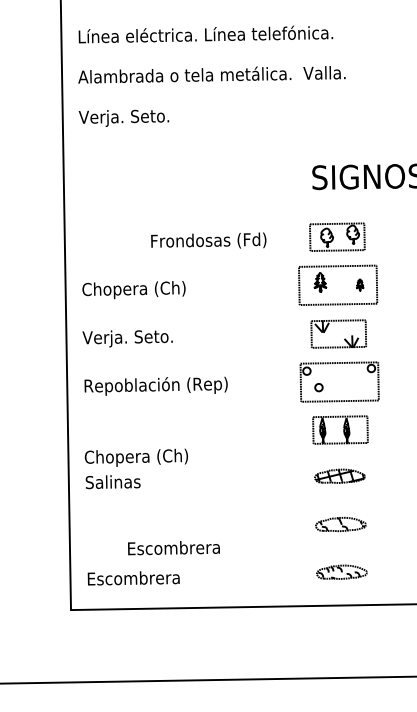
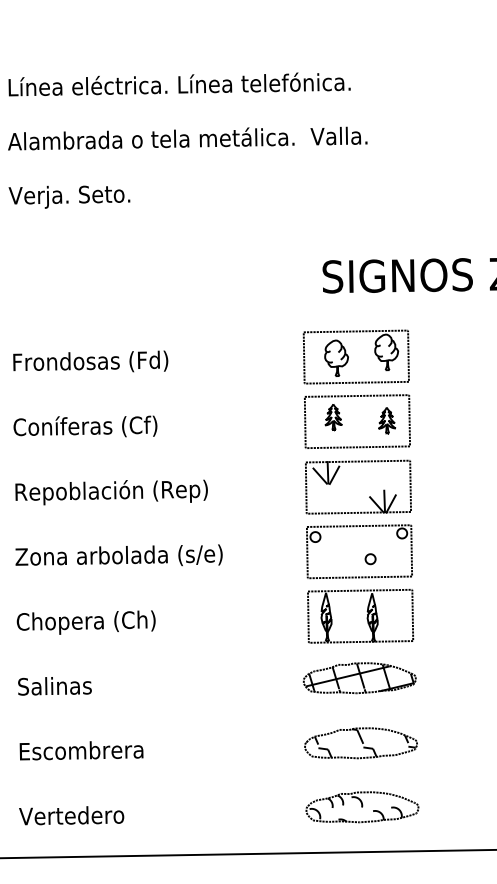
part: (337, 236) -> (356, 356), size x1.43
text: (208, 240) -> (90, 361), moved
part: (359, 284) -> (386, 420), size x1.67
text: (141, 289) -> (93, 427), Chopera (Ch) -> Coníferas (Cf)
part: (338, 333) -> (357, 486), size x1.43
text: (154, 337) -> (110, 491), Verja. Seto. -> Repoblación (Rep)
text: (160, 385) -> (118, 556), Repoblación (Rep) -> Zona arbolada (s/e)
part: (318, 387) -> (370, 559), moved
part: (340, 429) -> (360, 615), size x1.43
text: (135, 457) -> (84, 622), moved
part: (339, 476) -> (359, 678), size x1.67
part: (340, 524) -> (360, 743), size x1.67
text: (173, 548) -> (80, 751), moved
part: (341, 572) -> (361, 807), size x1.67
text: (132, 578) -> (80, 815), Escombrera -> Vertedero

